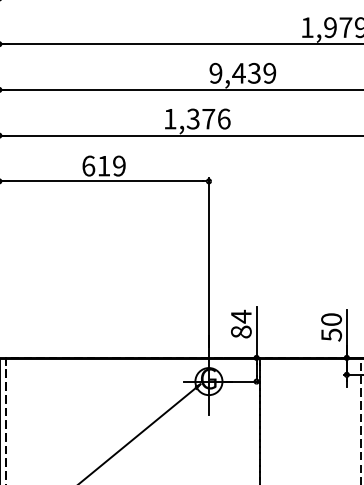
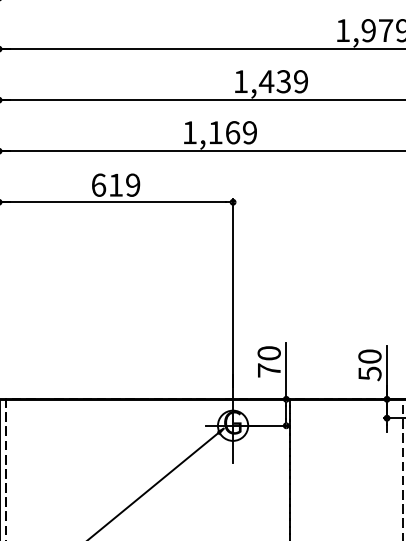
text: (215, 72) -> (240, 80), 9,439 -> 1,439
text: (208, 118) -> (232, 132), 1,376 -> 1,169
text: (240, 323) -> (268, 360), 84 -> 70

